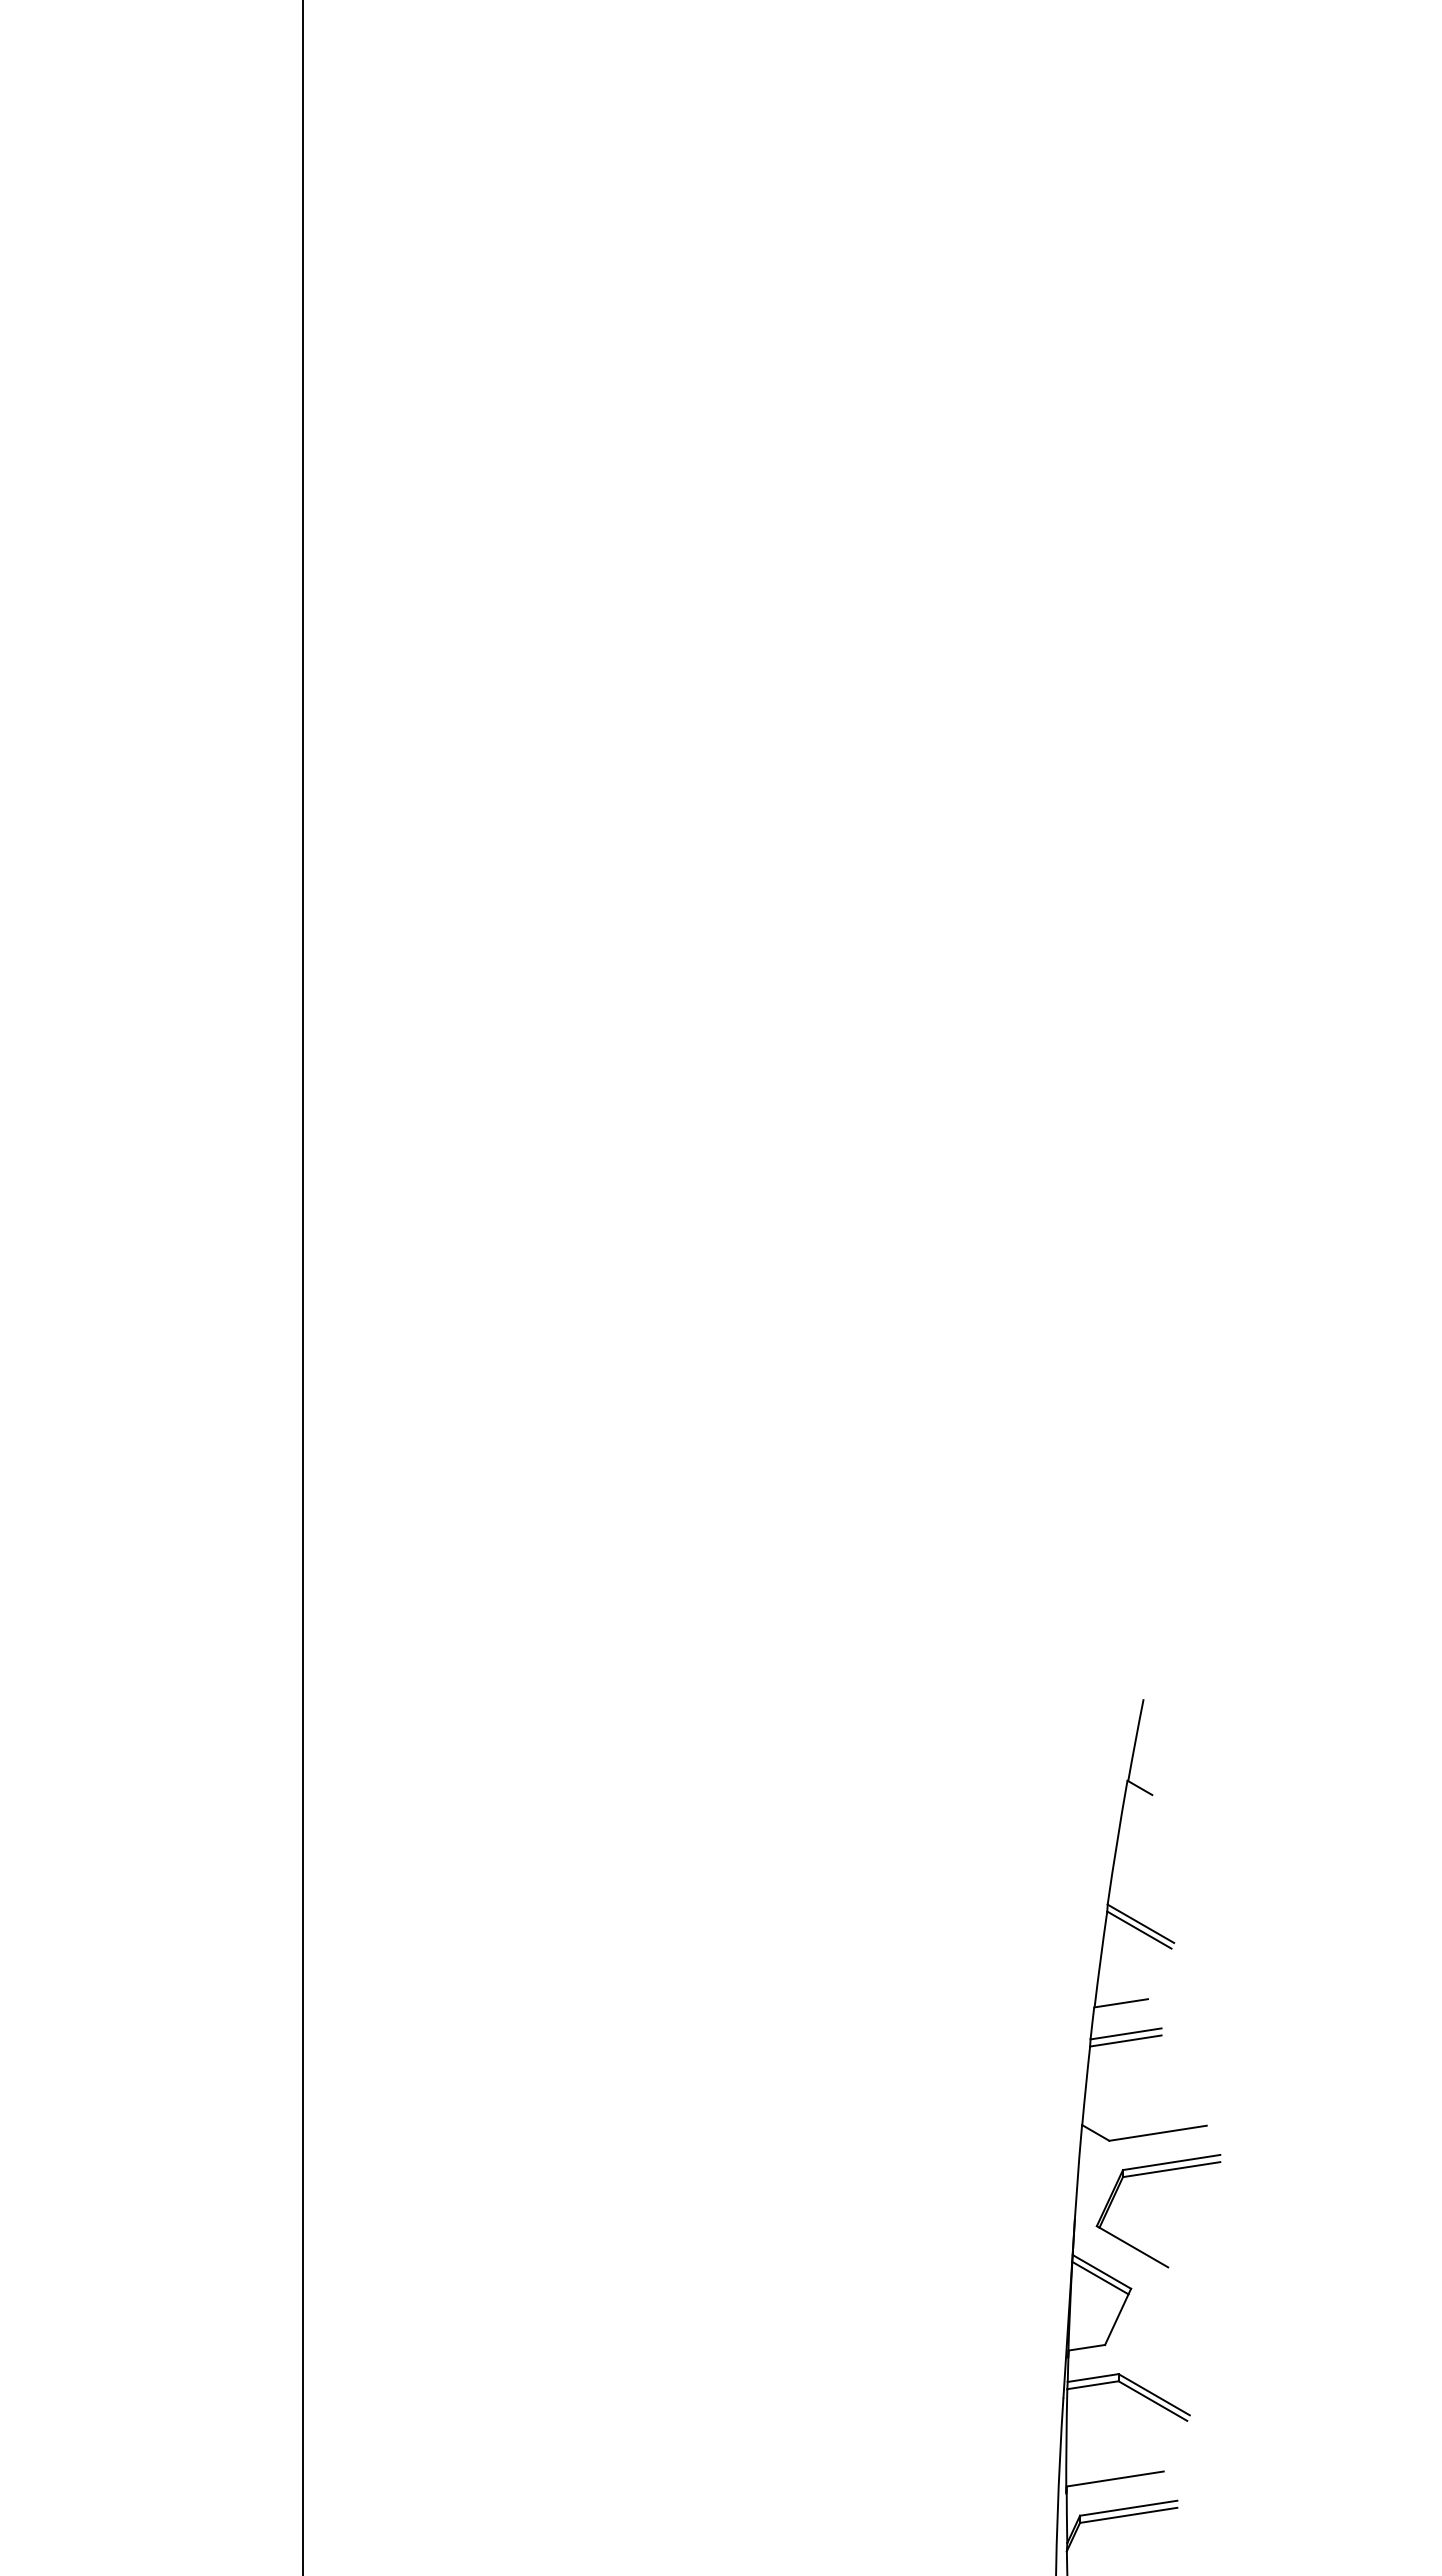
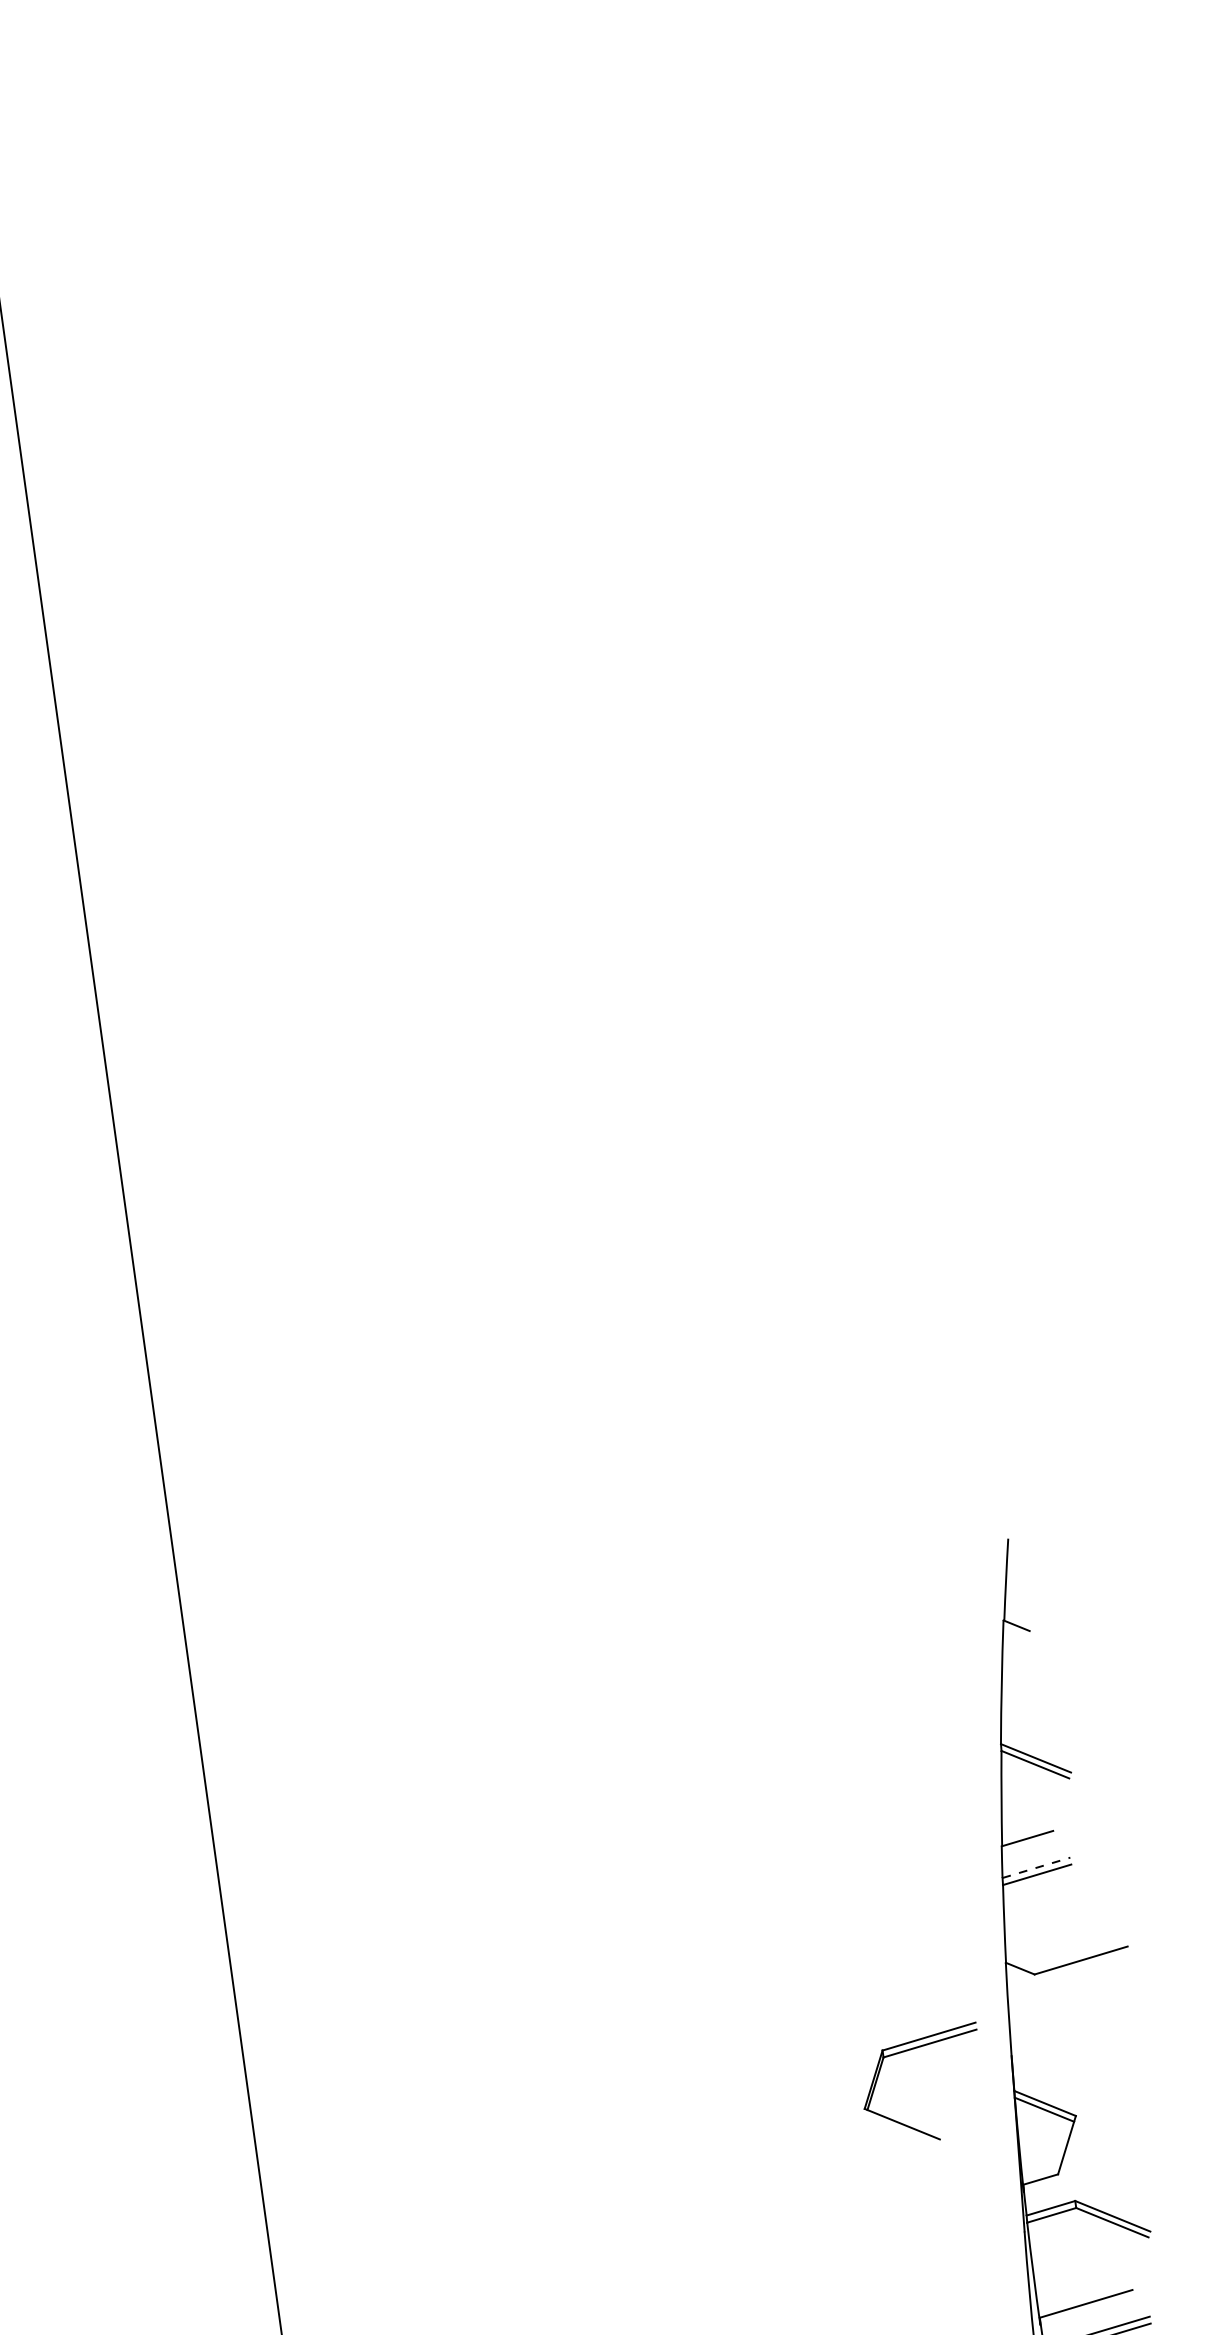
line: (1126, 2033) -> (1036, 1867), solid -> dashed
part: (1154, 2173) -> (913, 2049), moved

